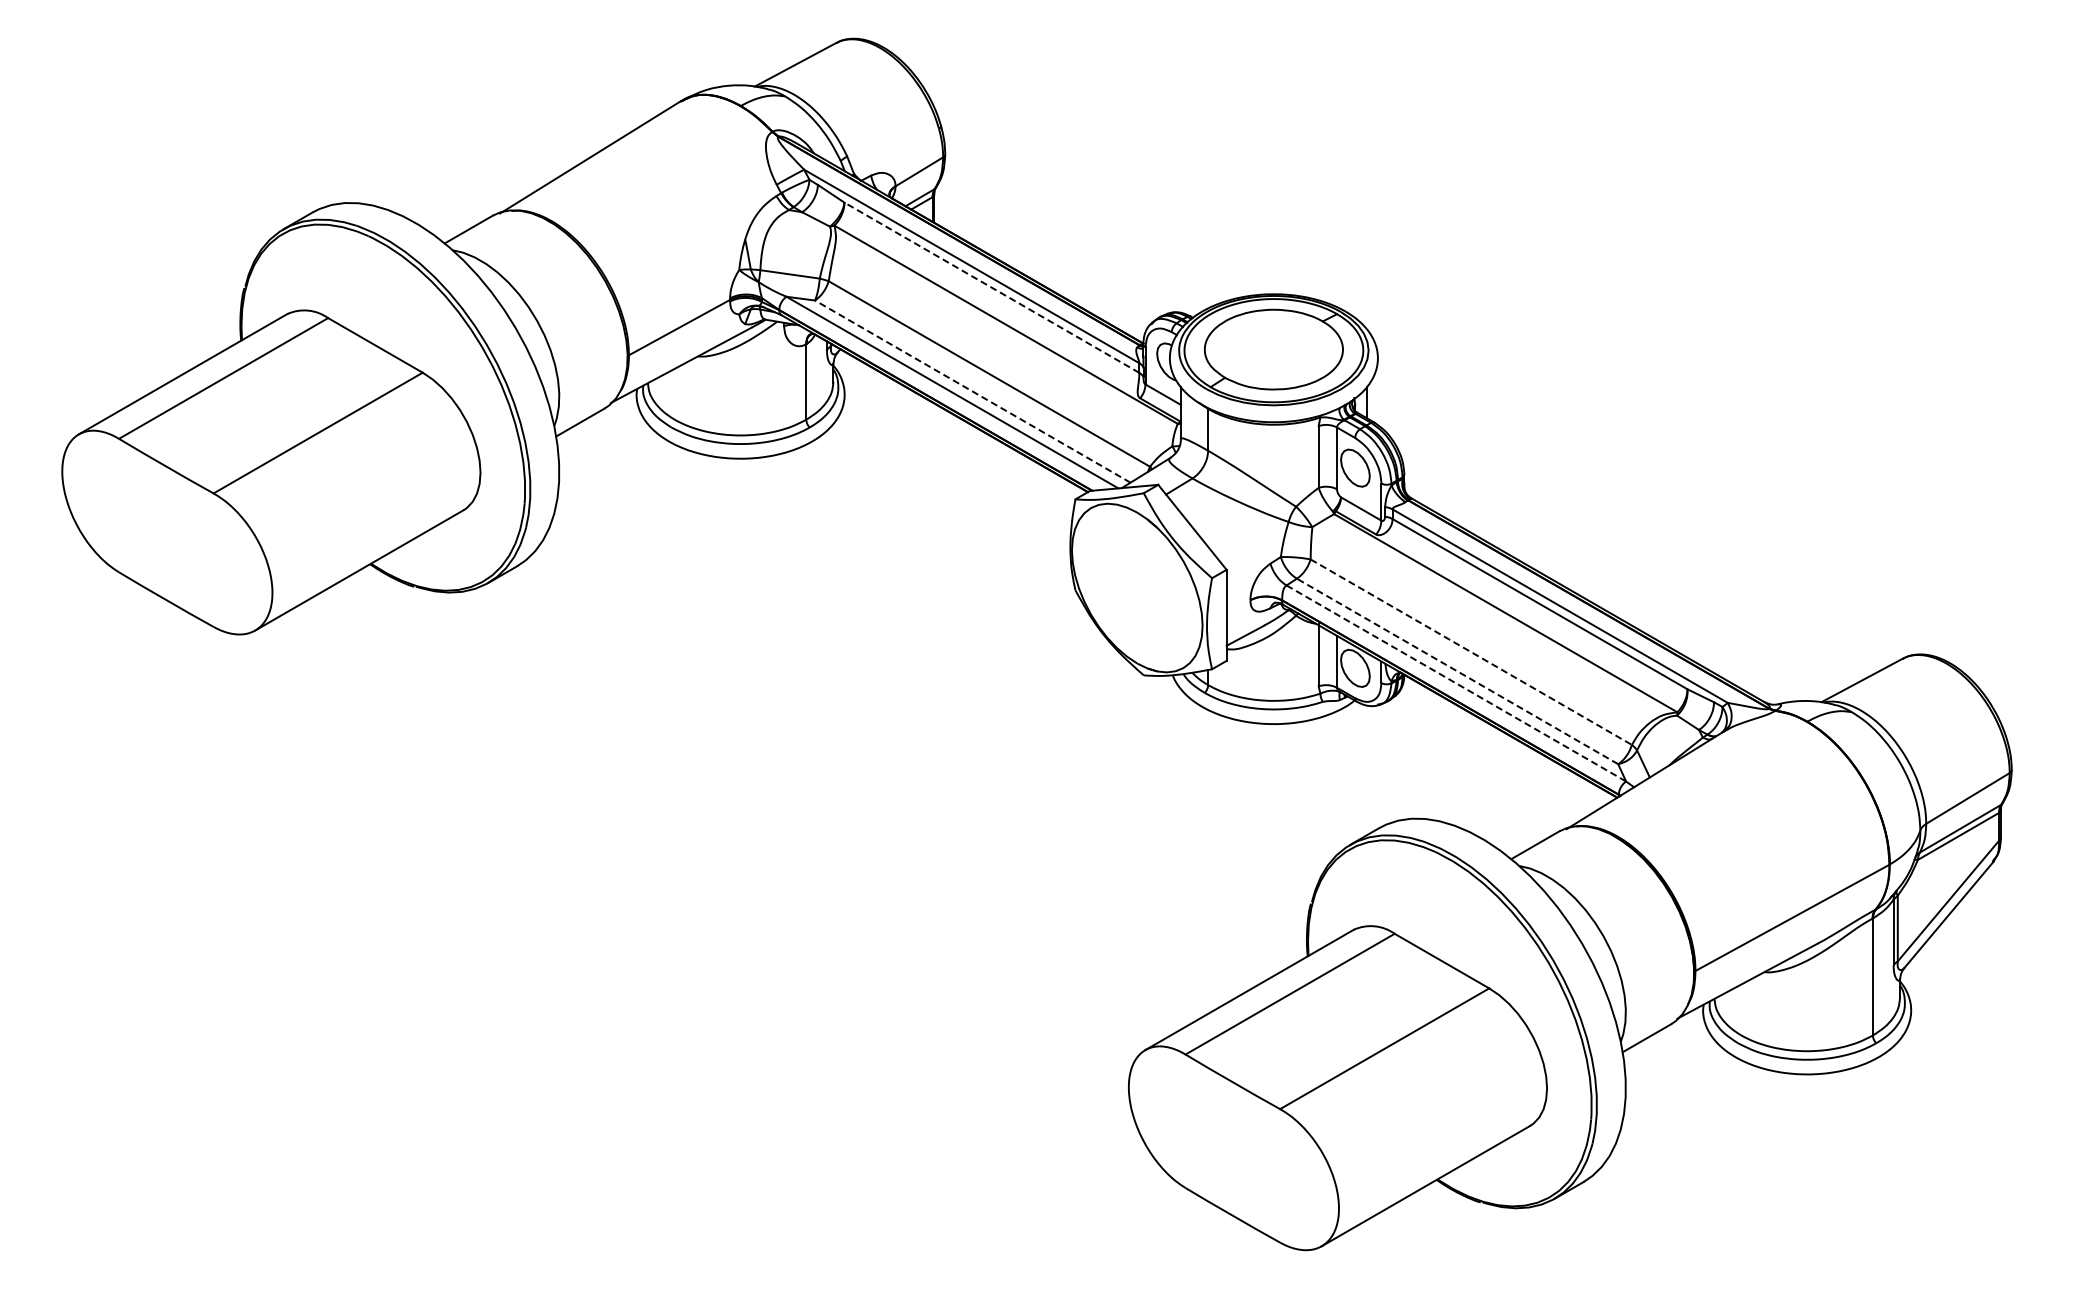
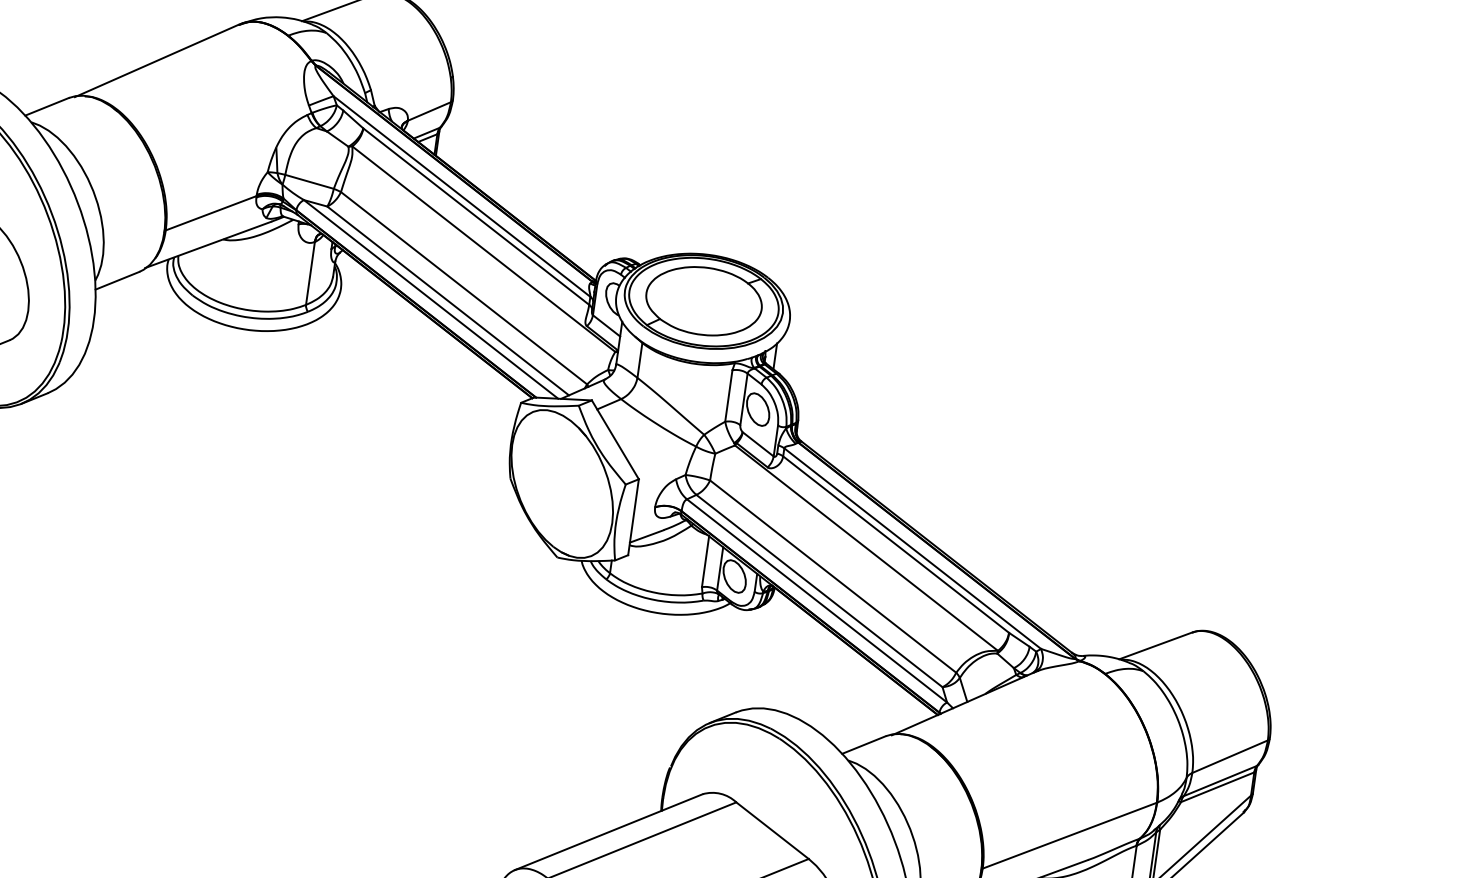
line: (991, 287) -> (475, 216), dashed -> solid
line: (972, 391) -> (447, 300), dashed -> solid
line: (1471, 652) -> (833, 576), dashed -> solid
line: (1457, 671) -> (819, 591), dashed -> solid
line: (1456, 683) -> (817, 600), dashed -> solid

